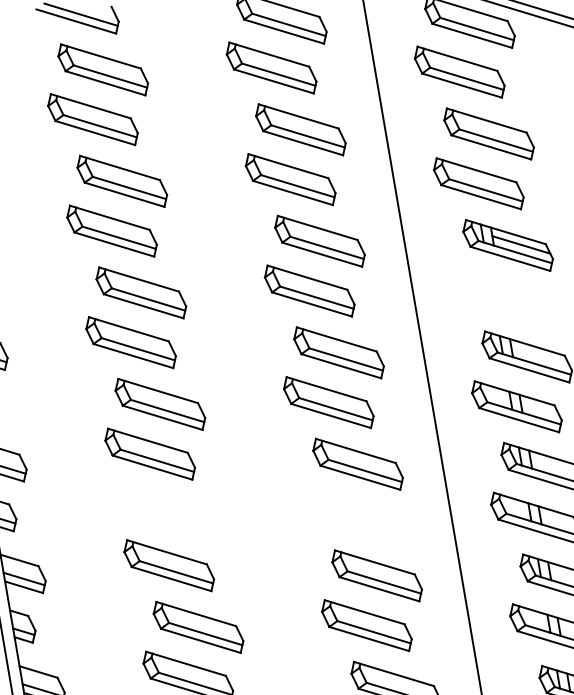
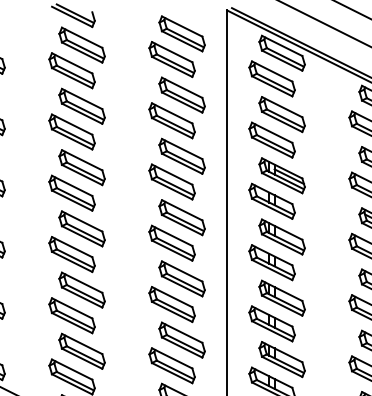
part: (496, 293) -> (271, 200), added
part: (346, 514) -> (171, 304), added
part: (178, 515) -> (81, 289), added

